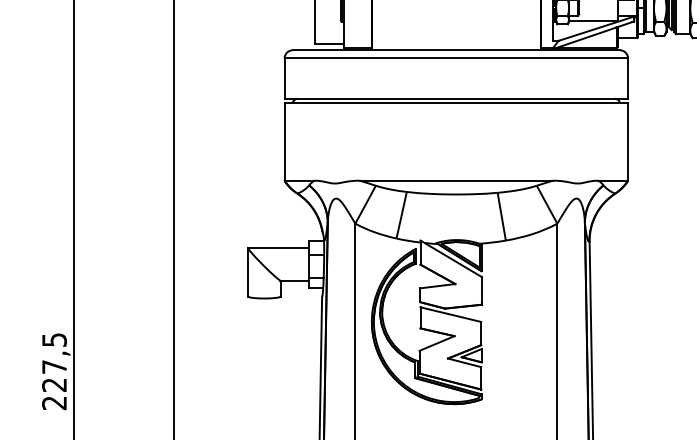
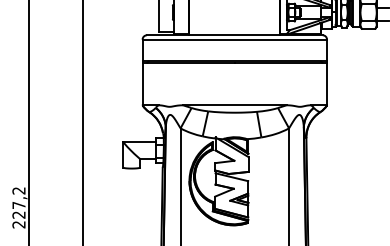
text: (53, 339) -> (18, 190), 227,5 -> 227,2

